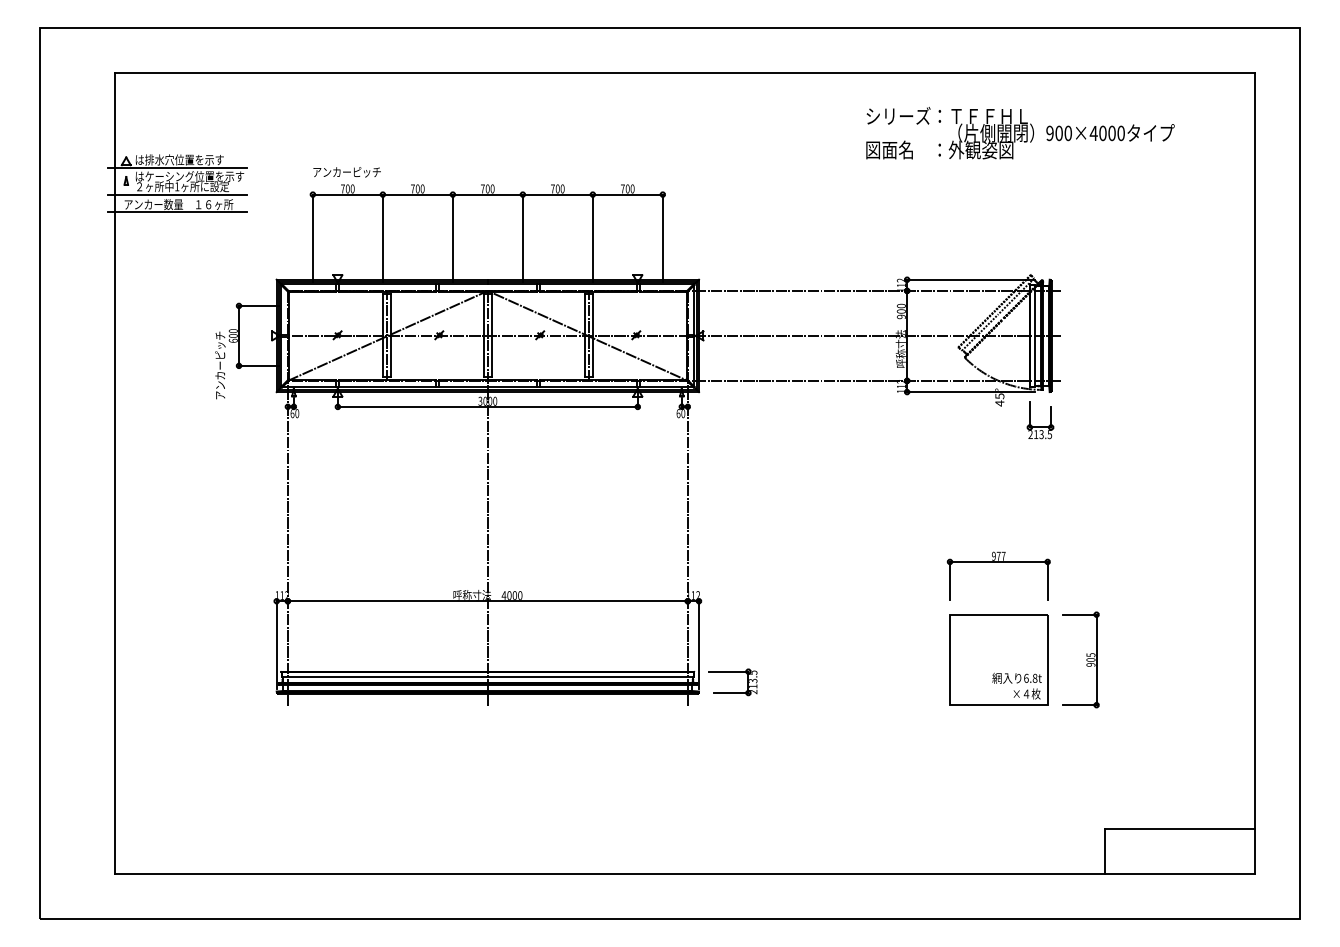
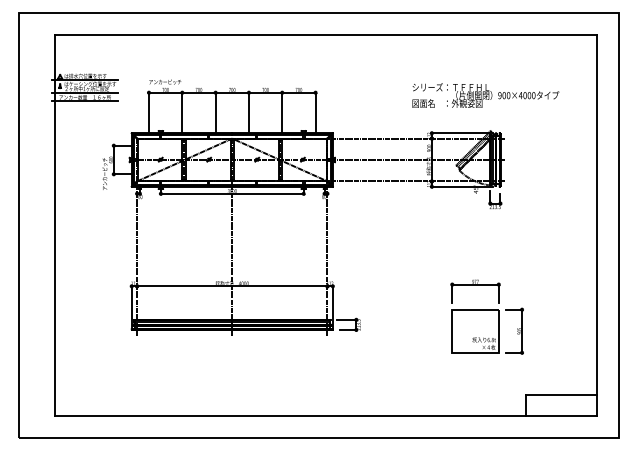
text: (1019, 133) -> (485, 95), moved
part: (1021, 628) -> (486, 316), moved

